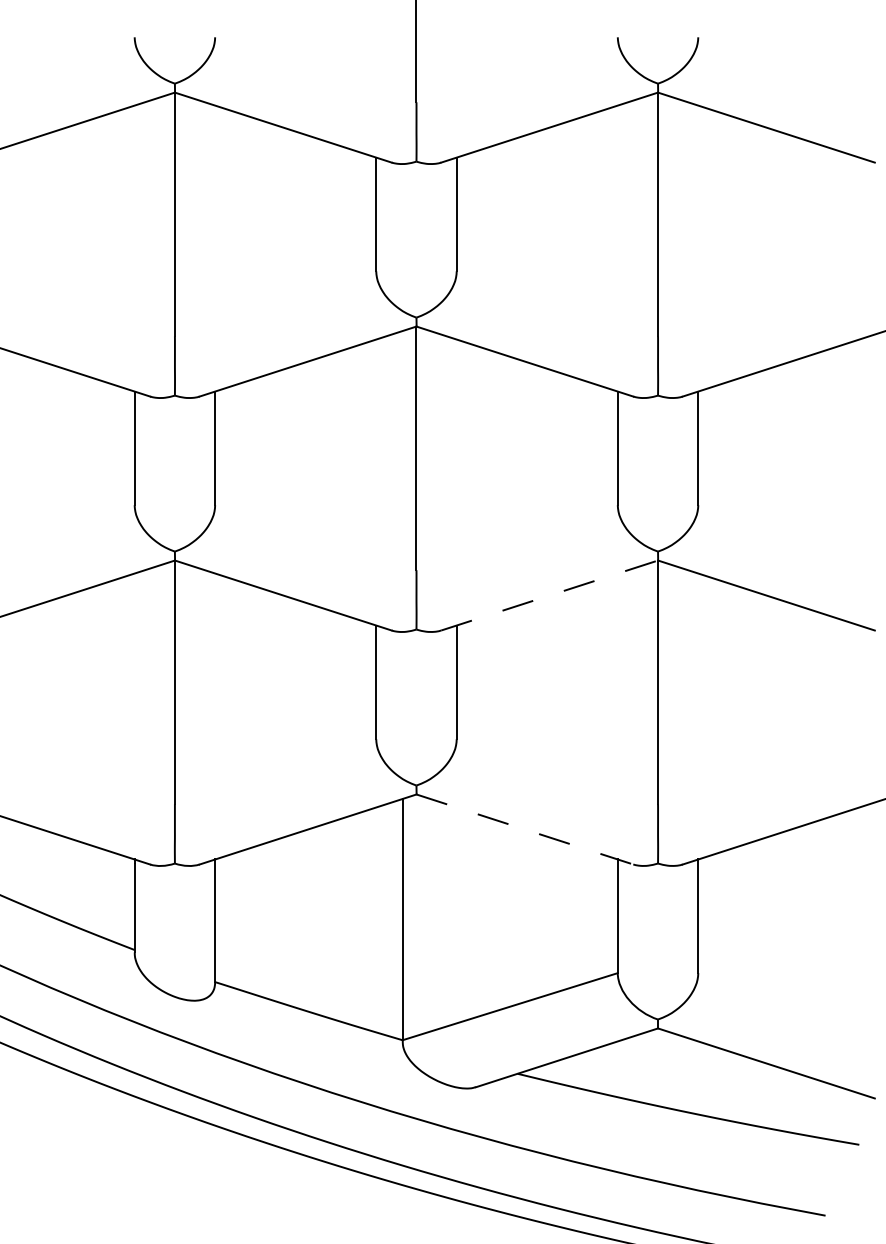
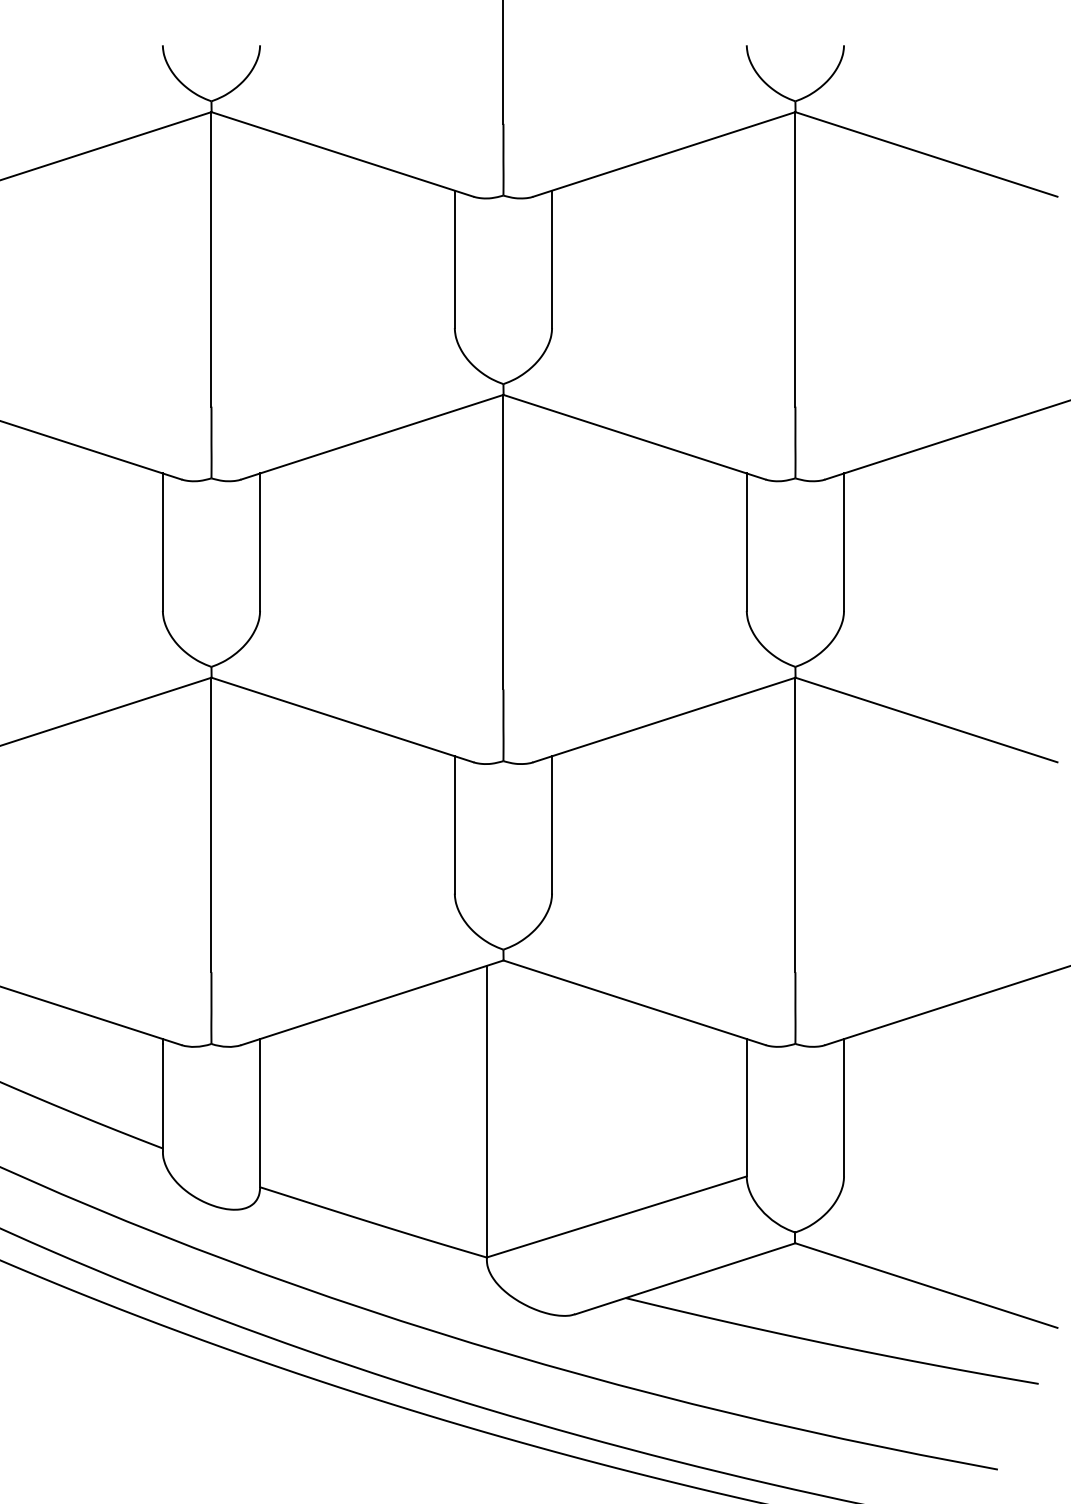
line: (549, 595) -> (664, 719), dashed -> solid
line: (524, 829) -> (634, 1002), dashed -> solid

